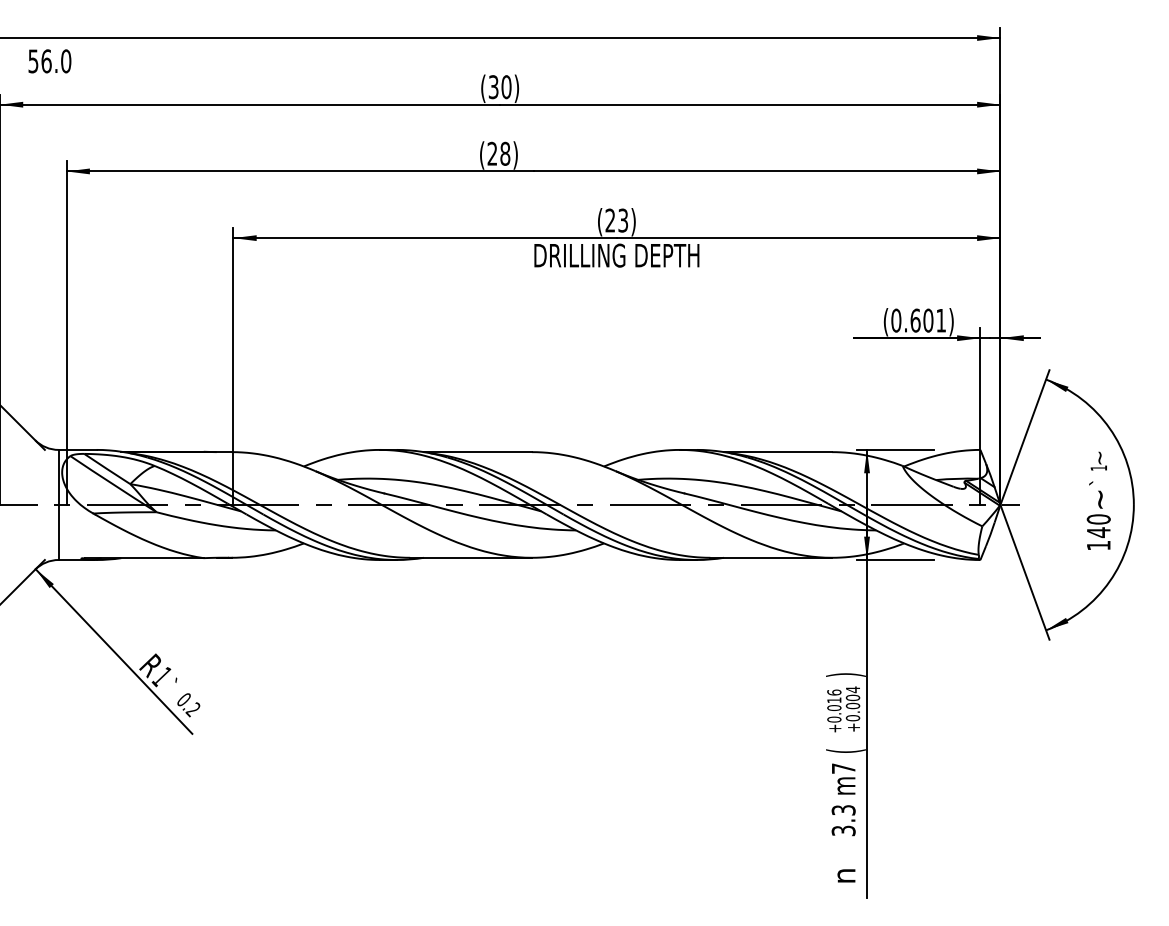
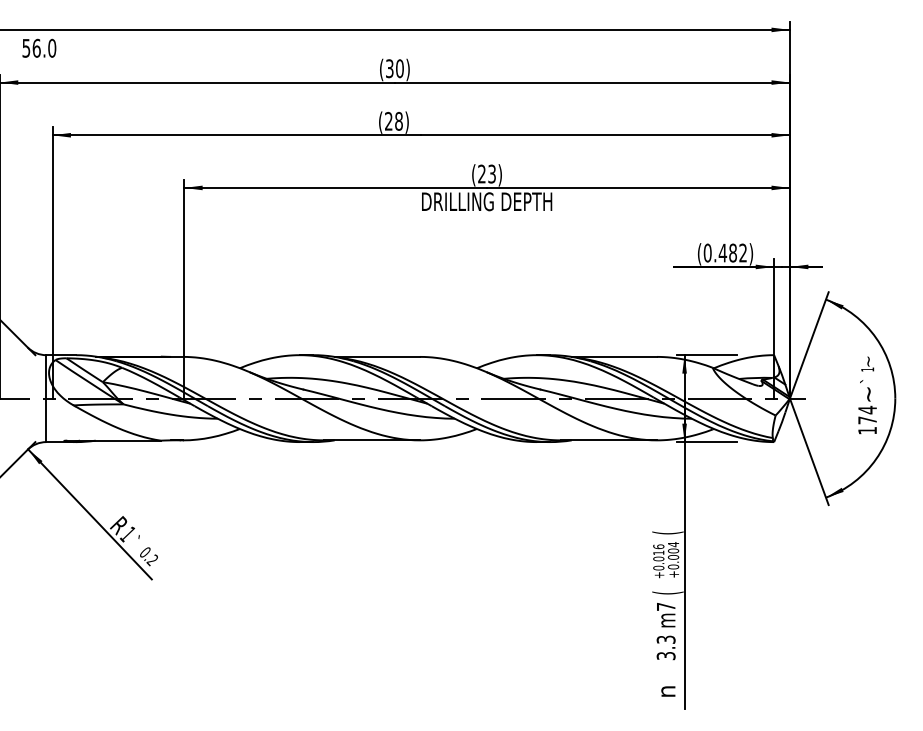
text: (927, 319) -> (732, 252), (0.601) -> (0.482)
text: (1098, 525) -> (867, 414), 140 -> 174
text: (845, 674) -> (667, 532), ) -> (

